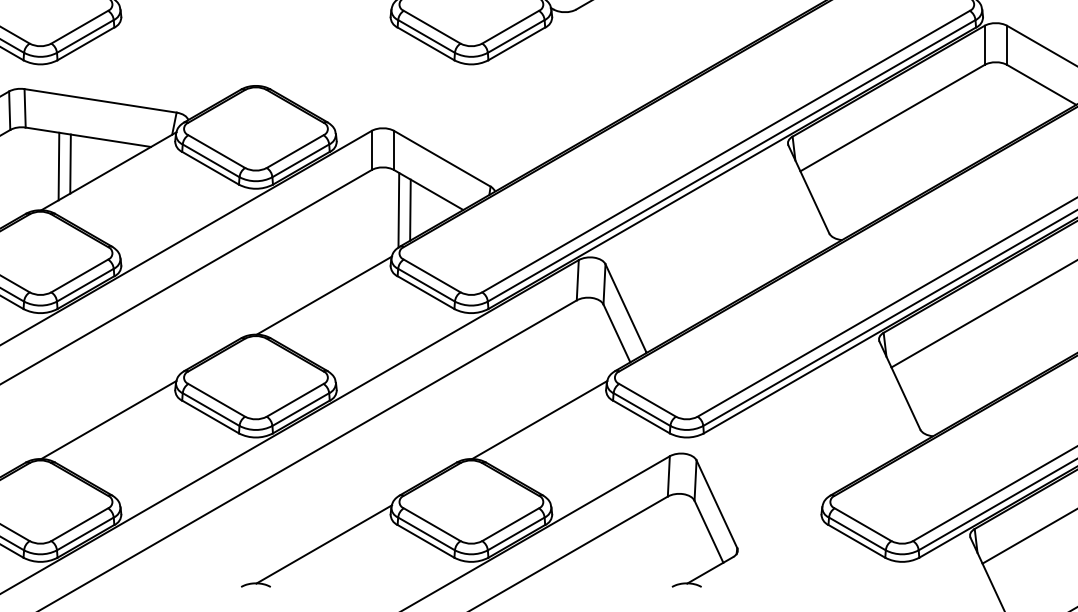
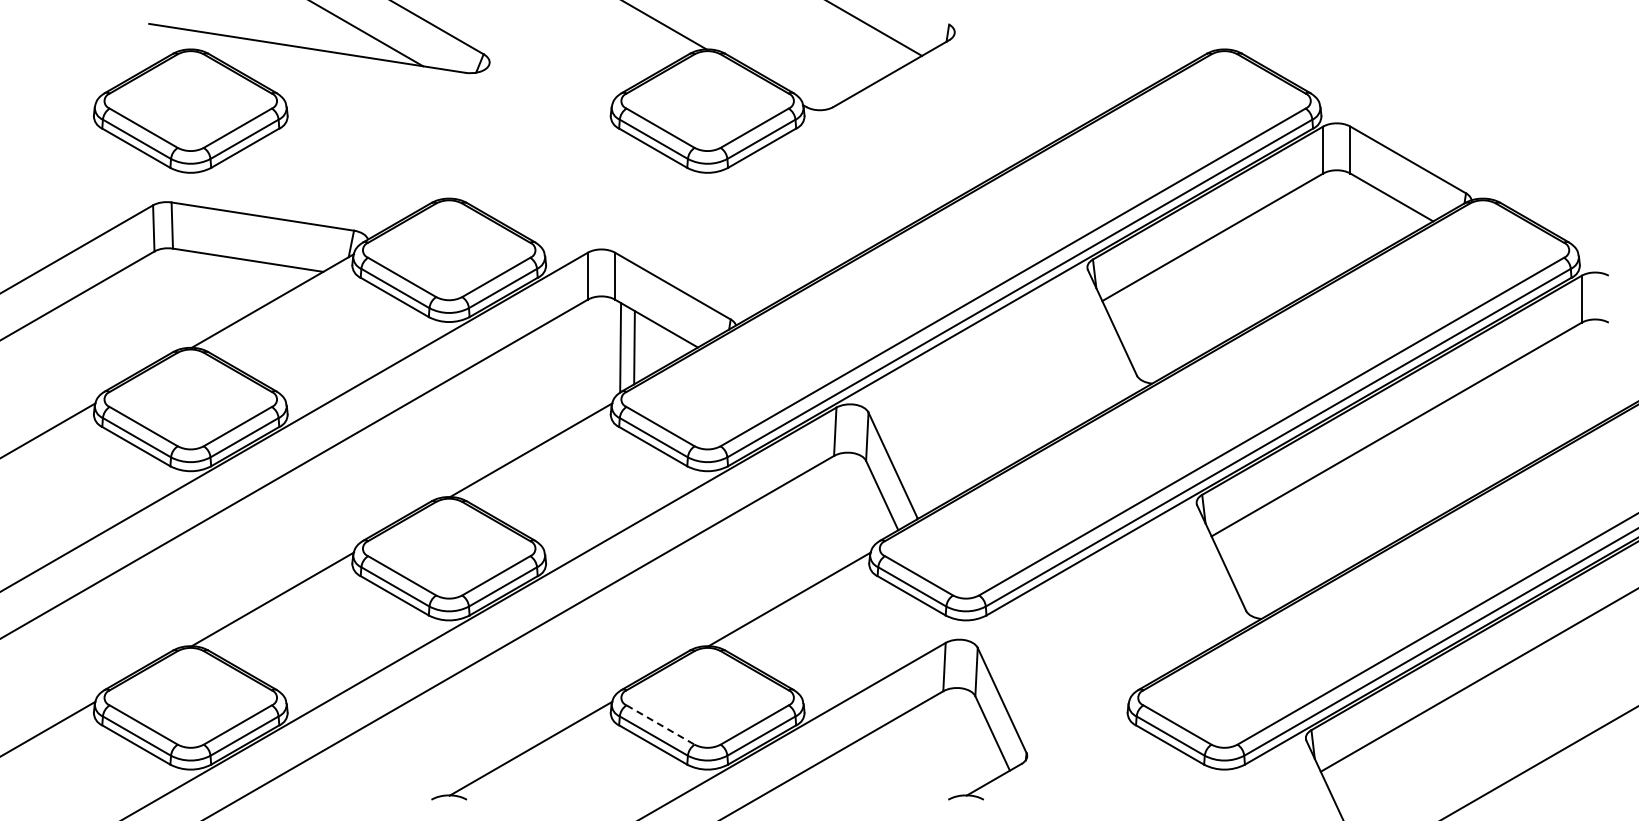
line: (70, 164) -> (226, 292), removed
line: (58, 165) -> (212, 294), removed
line: (432, 525) -> (661, 725), solid -> dashed

